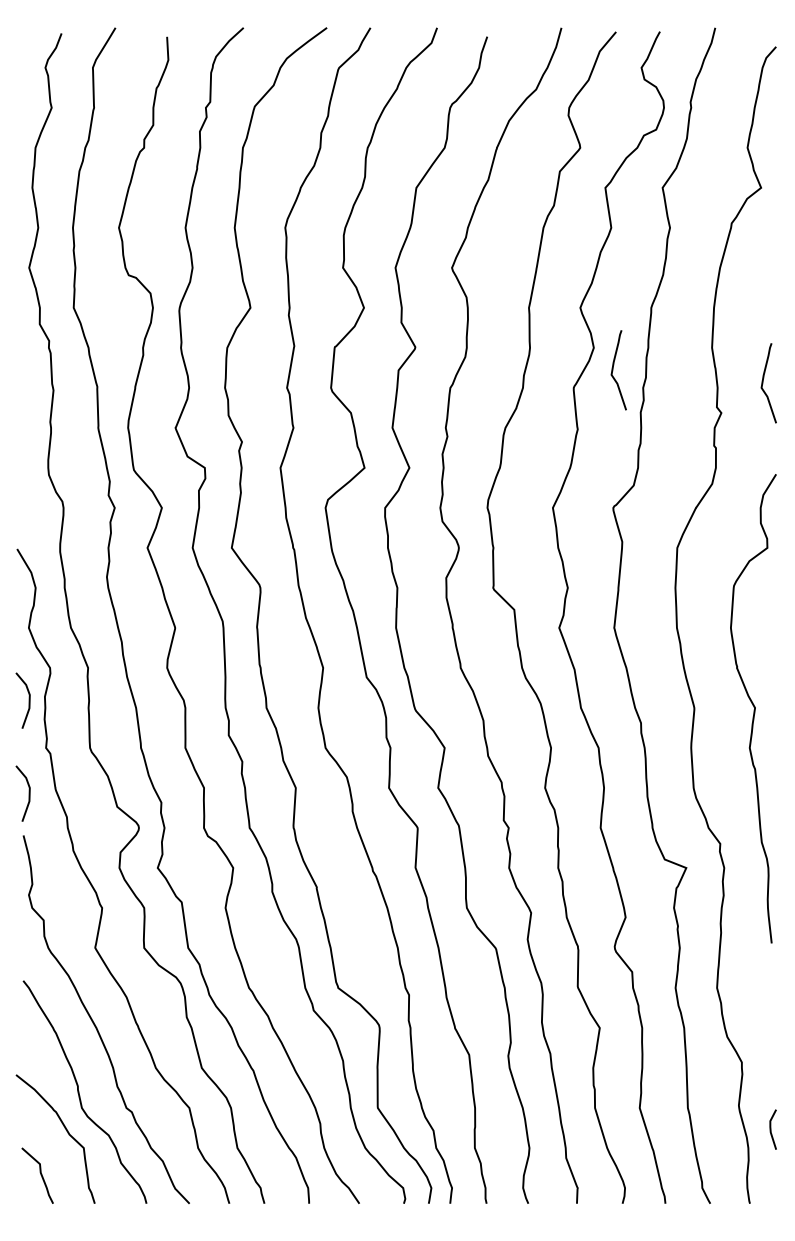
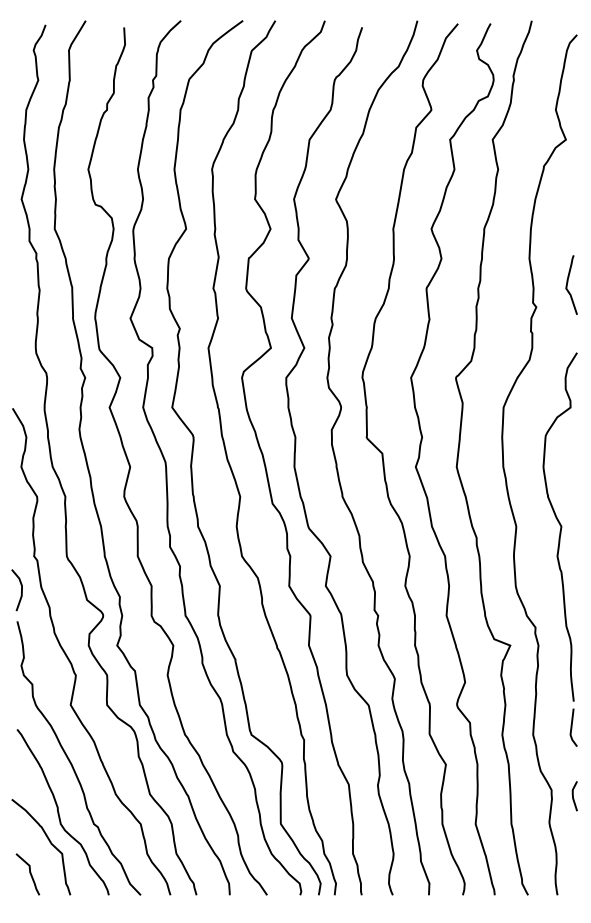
curve: (613, 370) -> (456, 275), removed
line: (28, 700) -> (21, 520), removed
line: (769, 978) -> (572, 727), added
line: (771, 1129) -> (573, 796), moved

